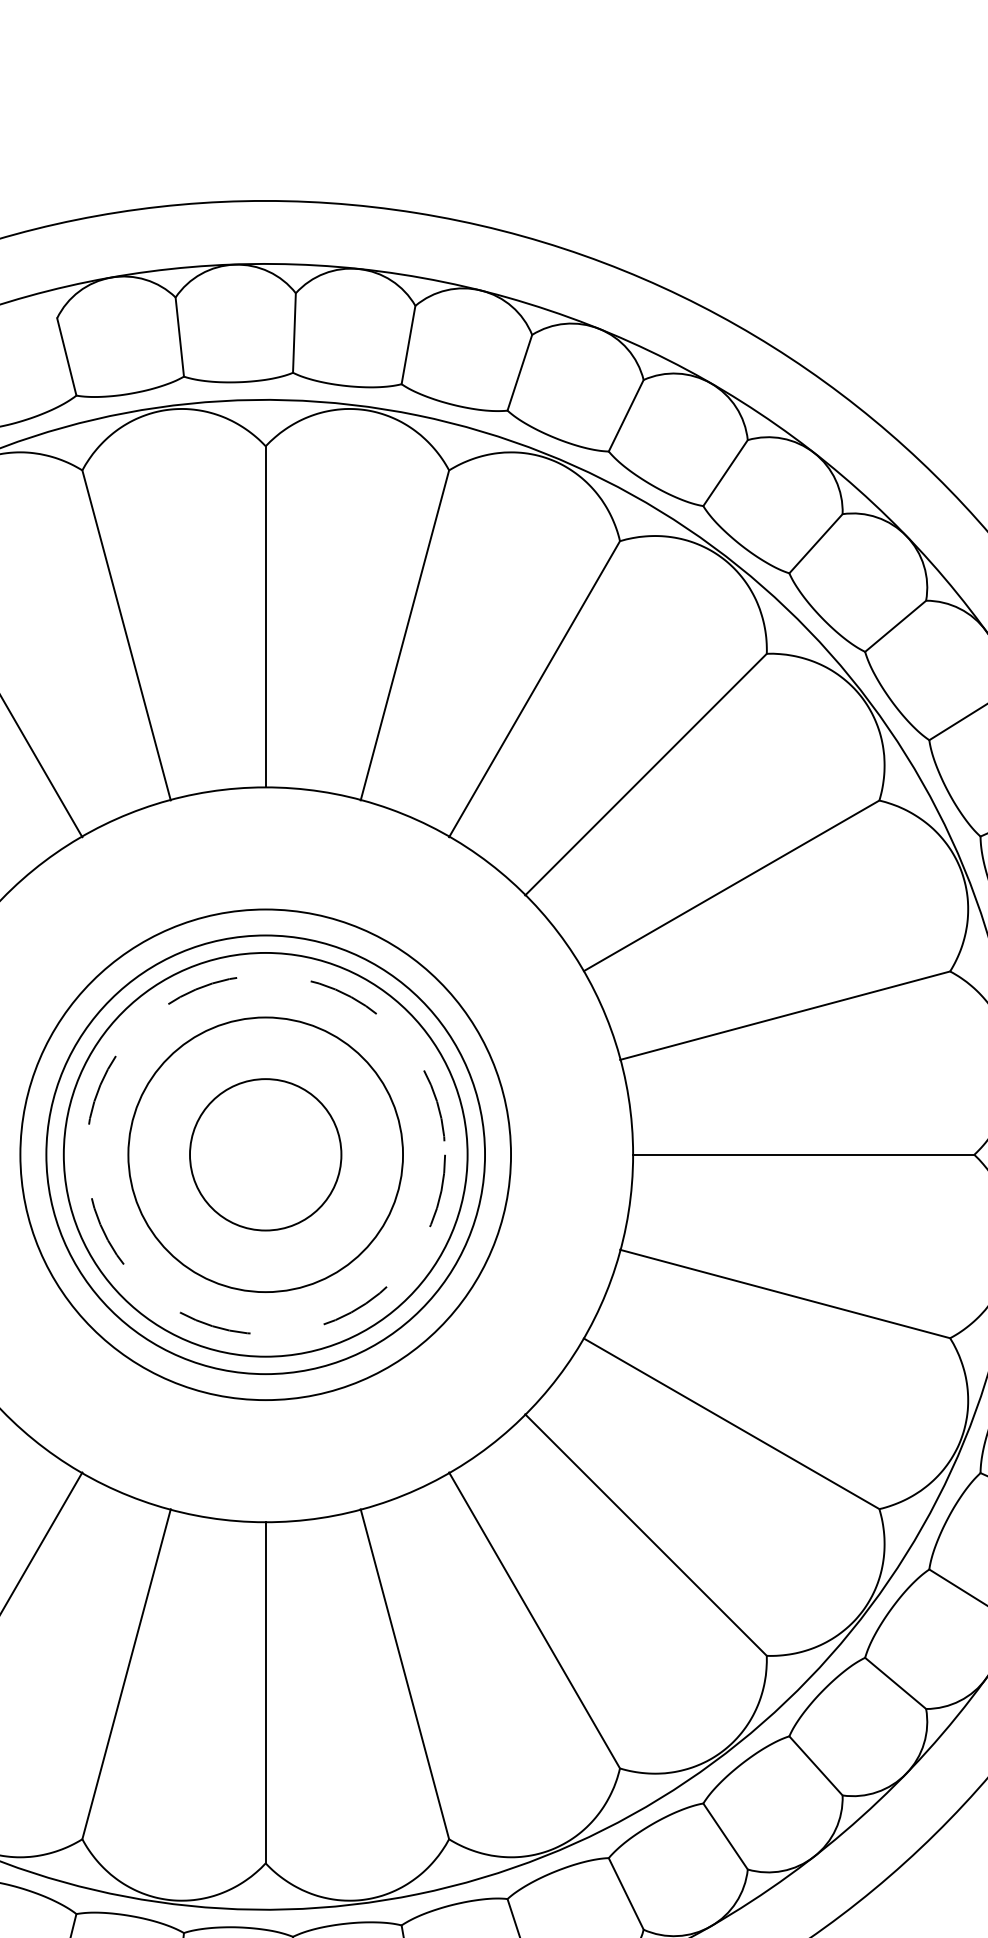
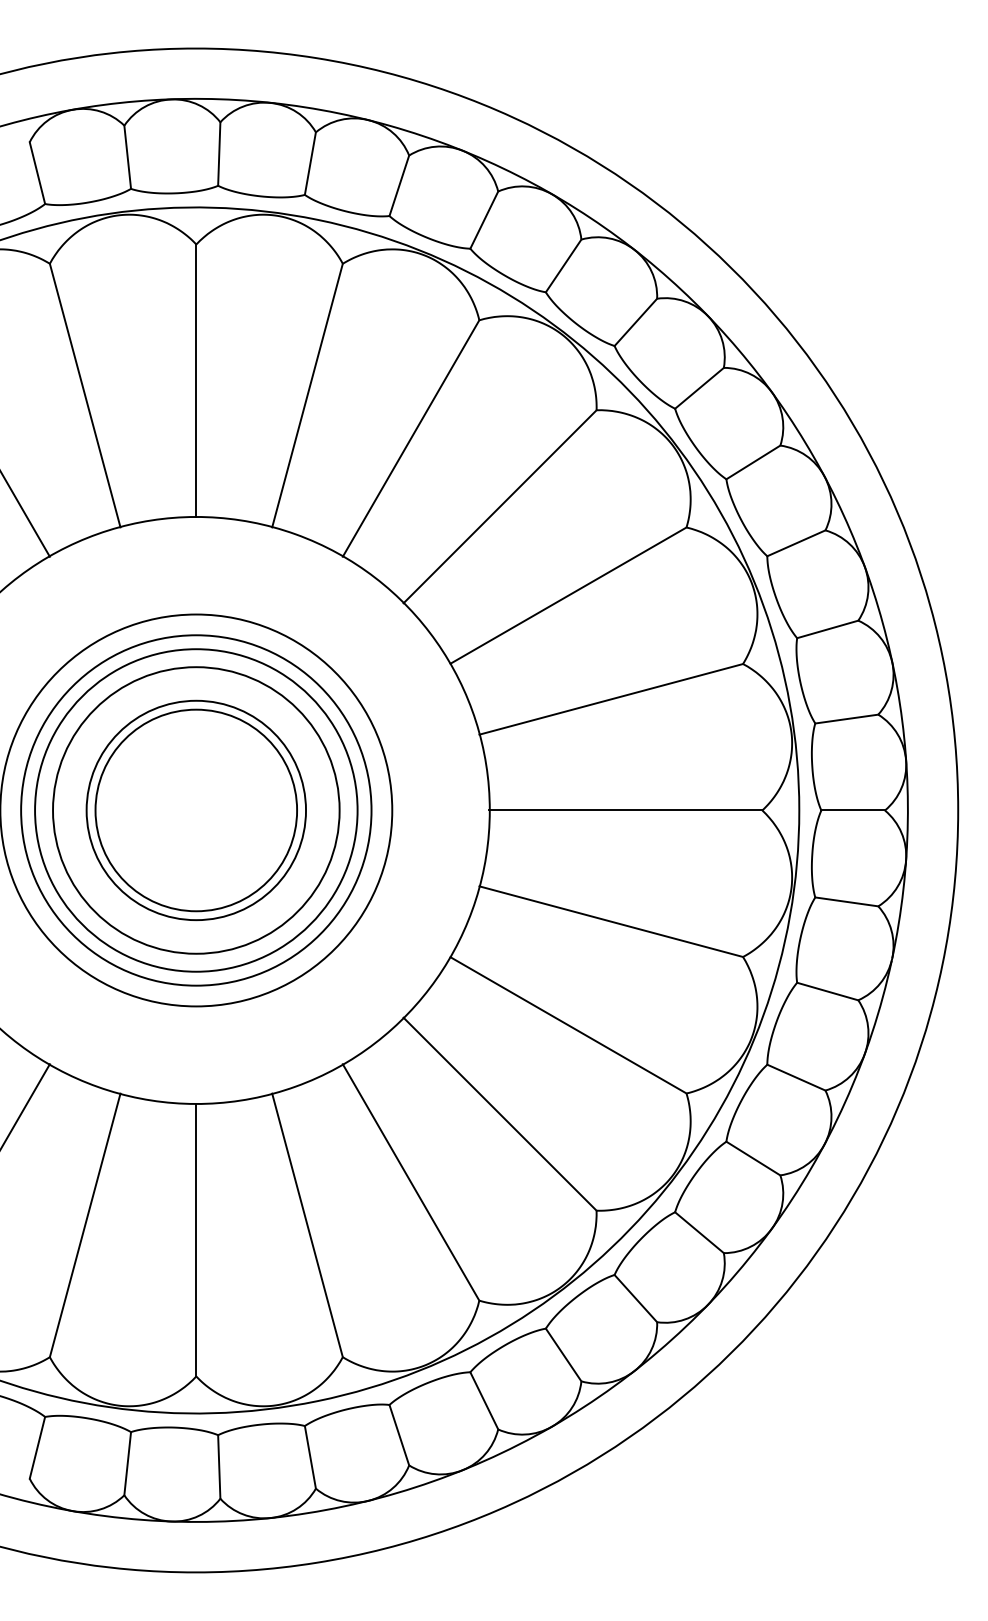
circle: (265, 1154) -> (196, 810), dashed -> solid
circle: (265, 1154) -> (196, 810), size x1.67

